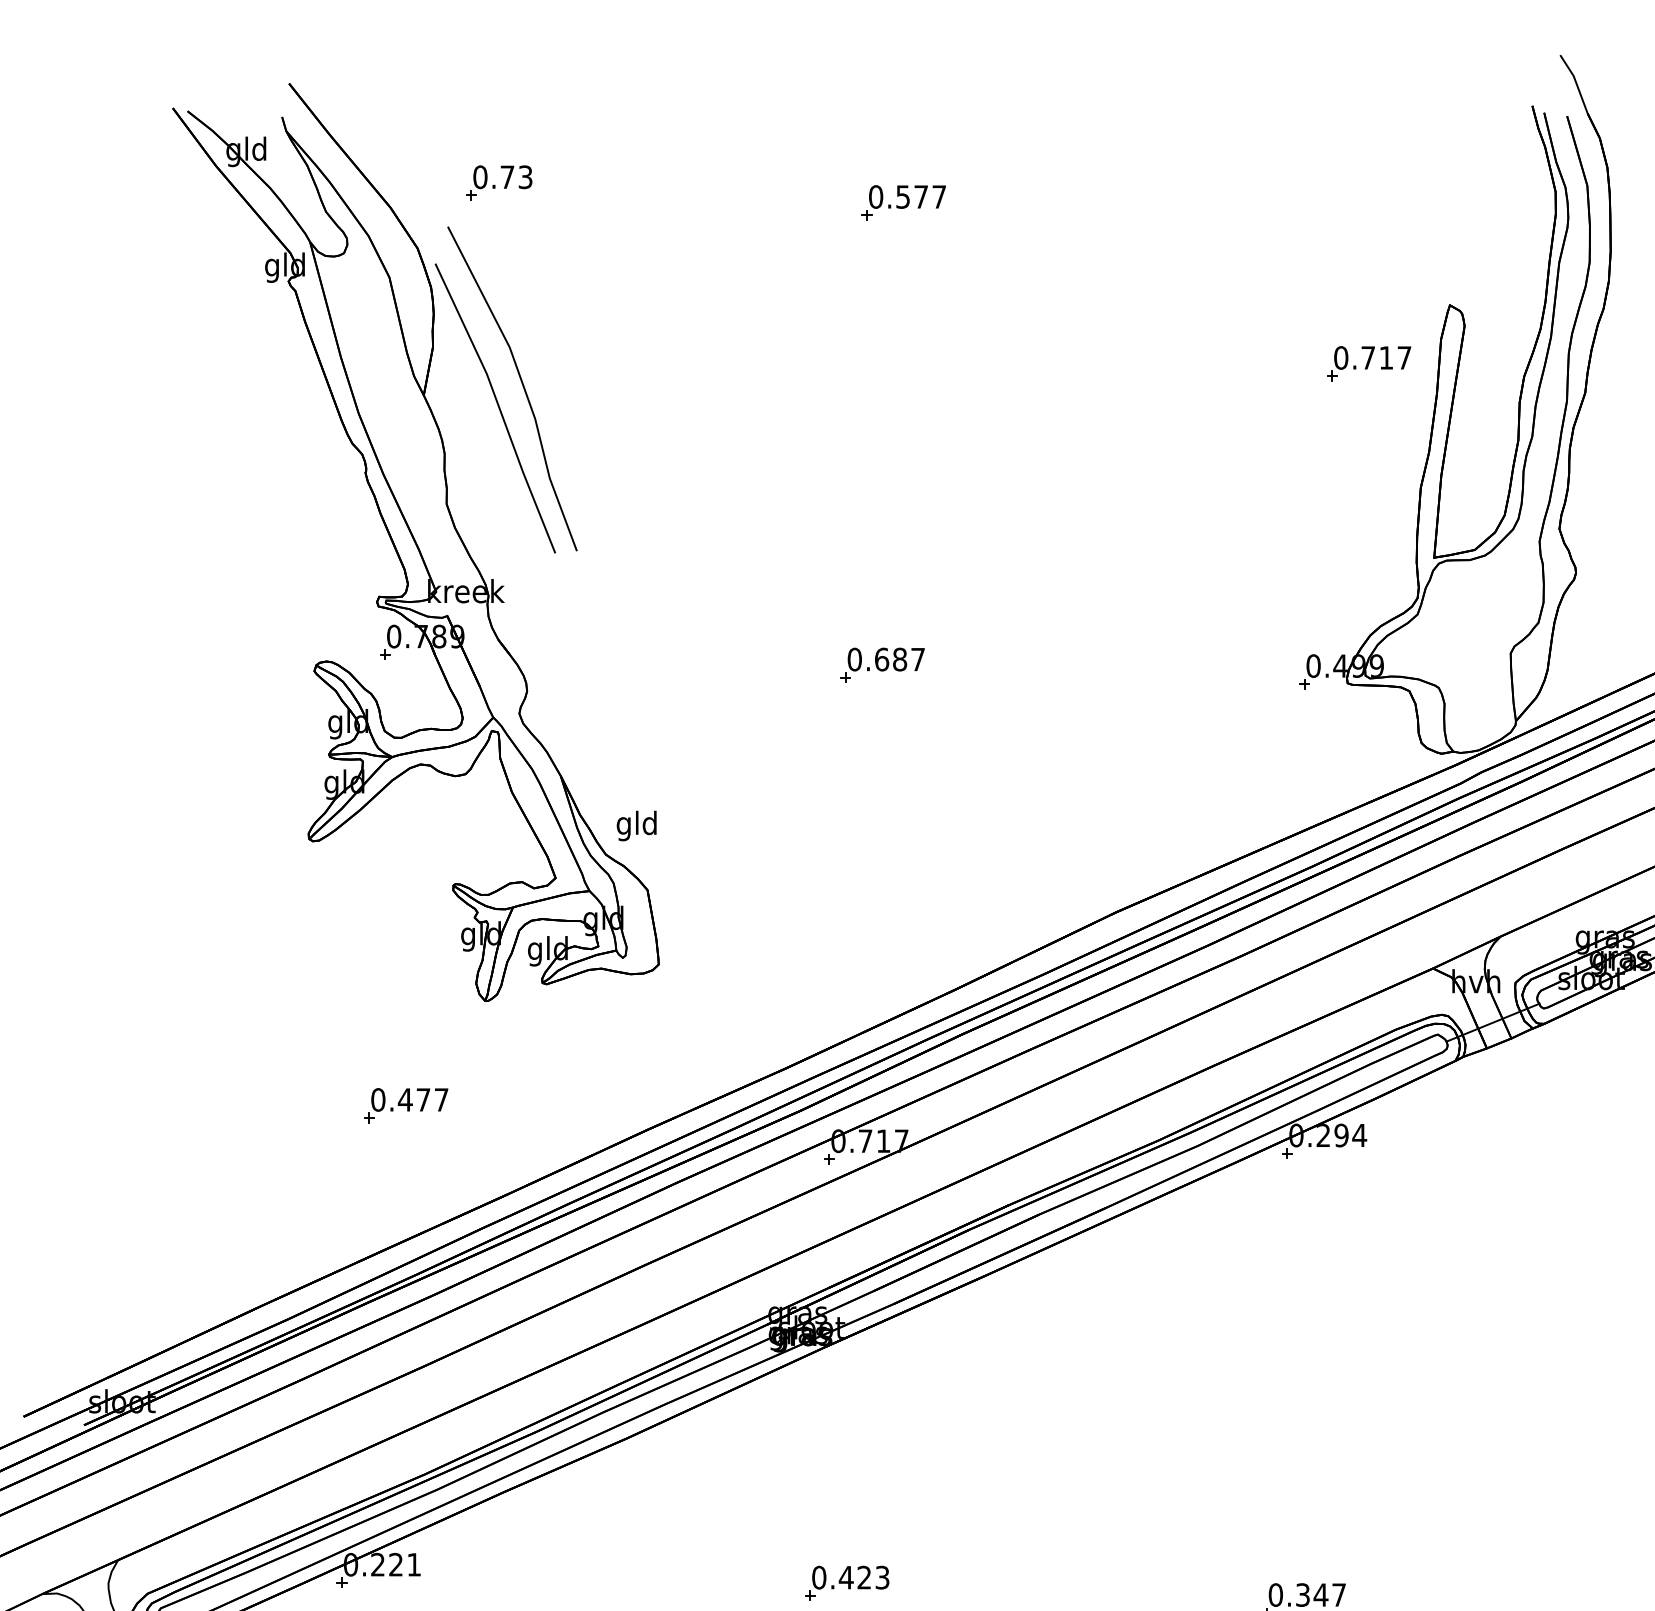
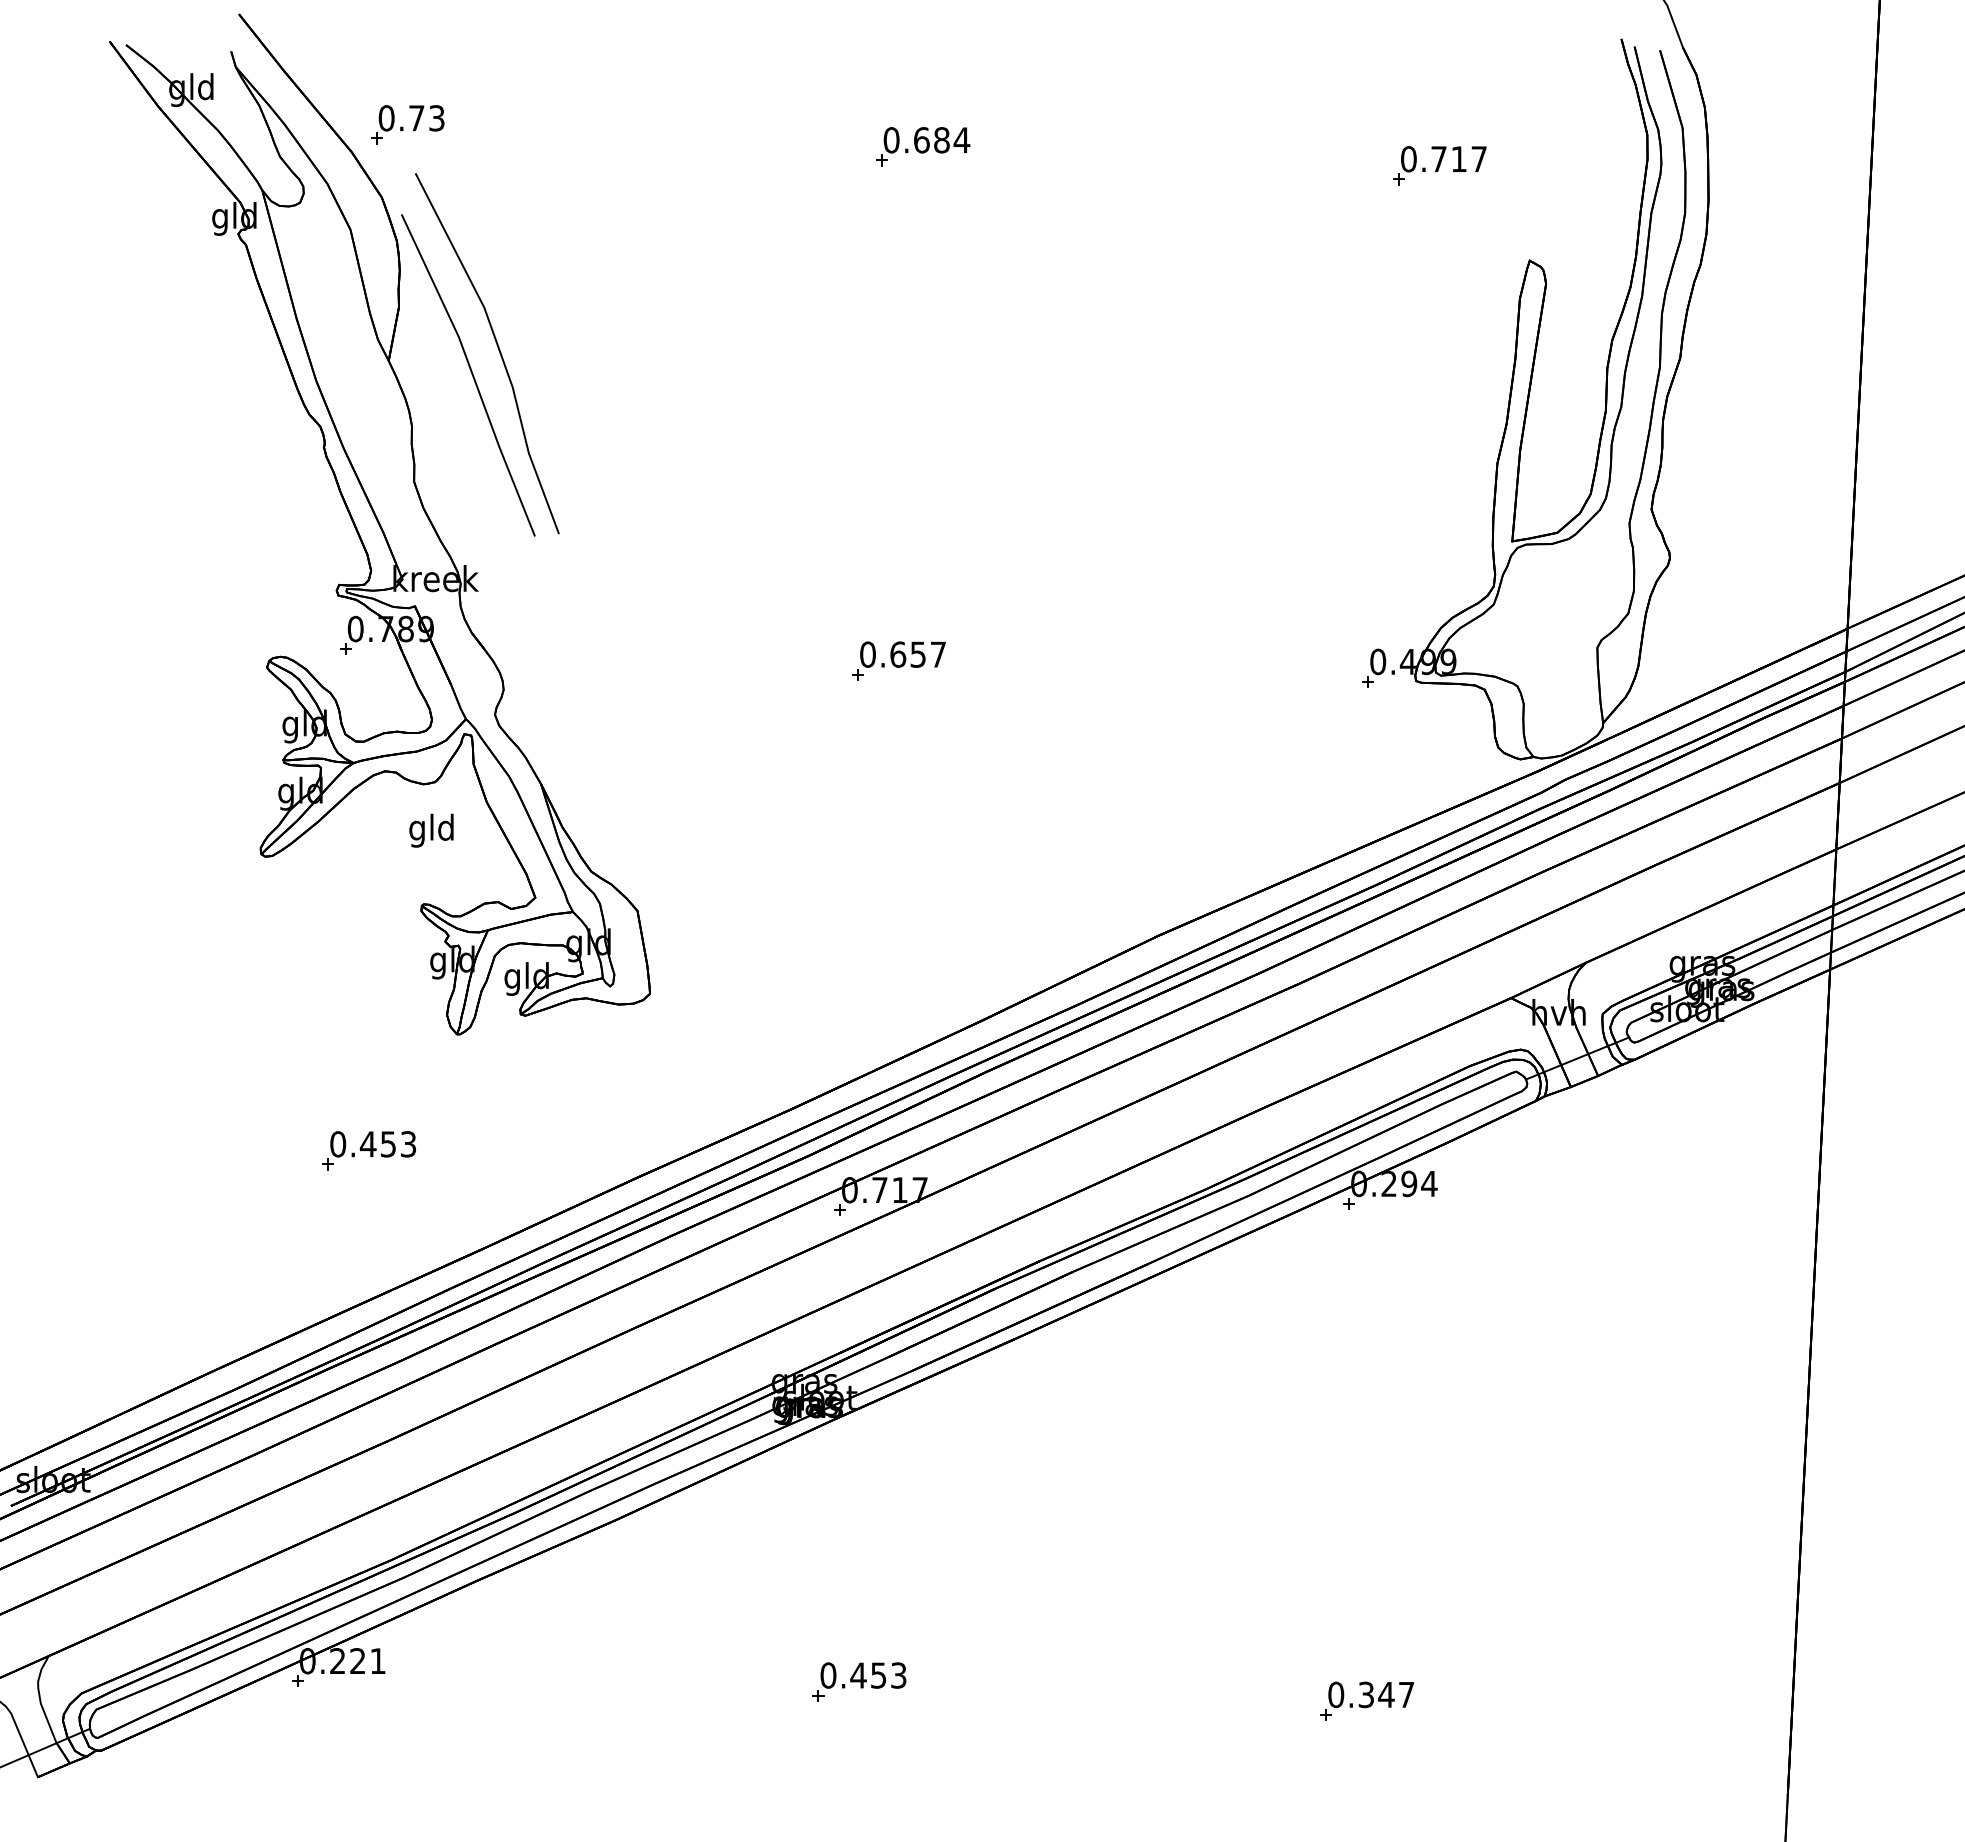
part: (499, 182) -> (407, 124), moved
text: (921, 197) -> (942, 140), 0.577 -> 0.684
part: (1368, 363) -> (1439, 165), moved
text: (900, 659) -> (918, 654), 0.687 -> 0.657
text: (636, 825) -> (431, 830), moved
text: (432, 1100) -> (398, 1144), 0.477 -> 0.453
text: (864, 1577) -> (878, 1675), 0.423 -> 0.453

